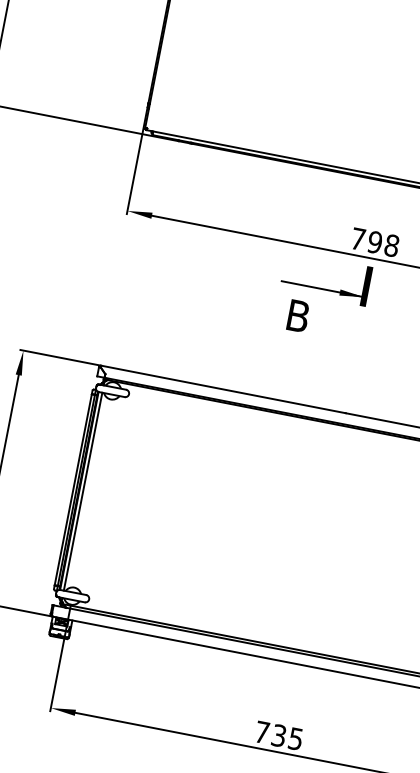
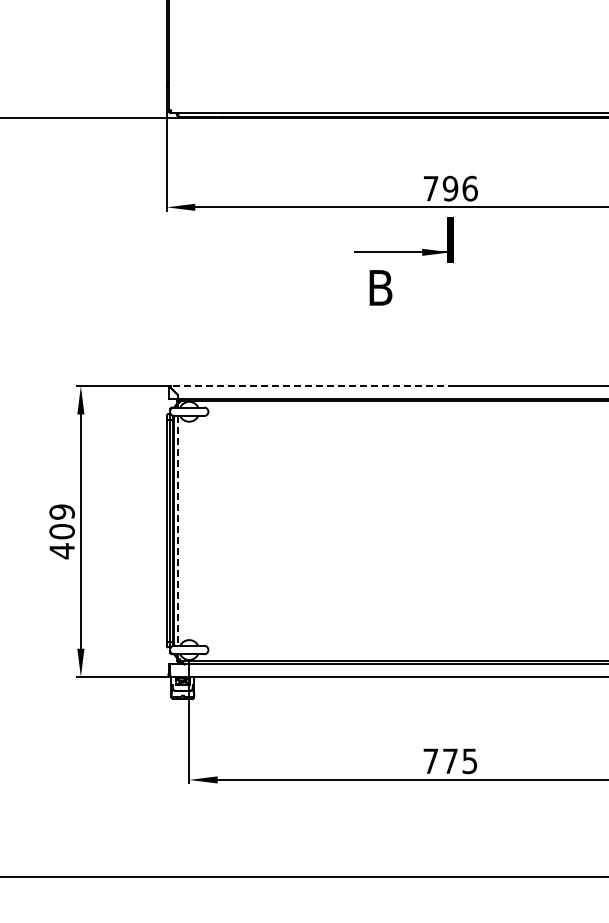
text: (391, 245) -> (469, 188), 798 -> 796
line: (223, 389) -> (313, 386), solid -> dashed
line: (83, 491) -> (178, 530), solid -> dashed
text: (279, 735) -> (450, 761), 735 -> 775

